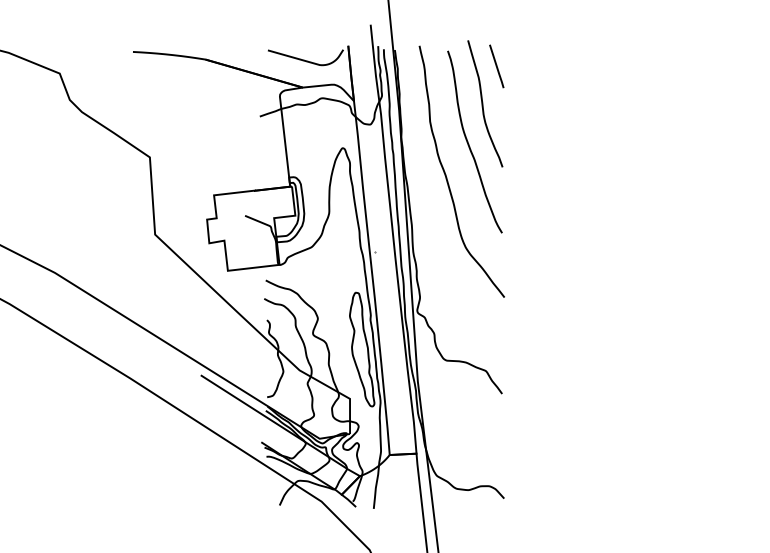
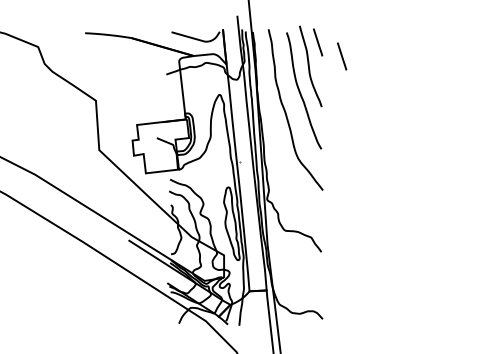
line: (534, 88) -> (342, 56), added

